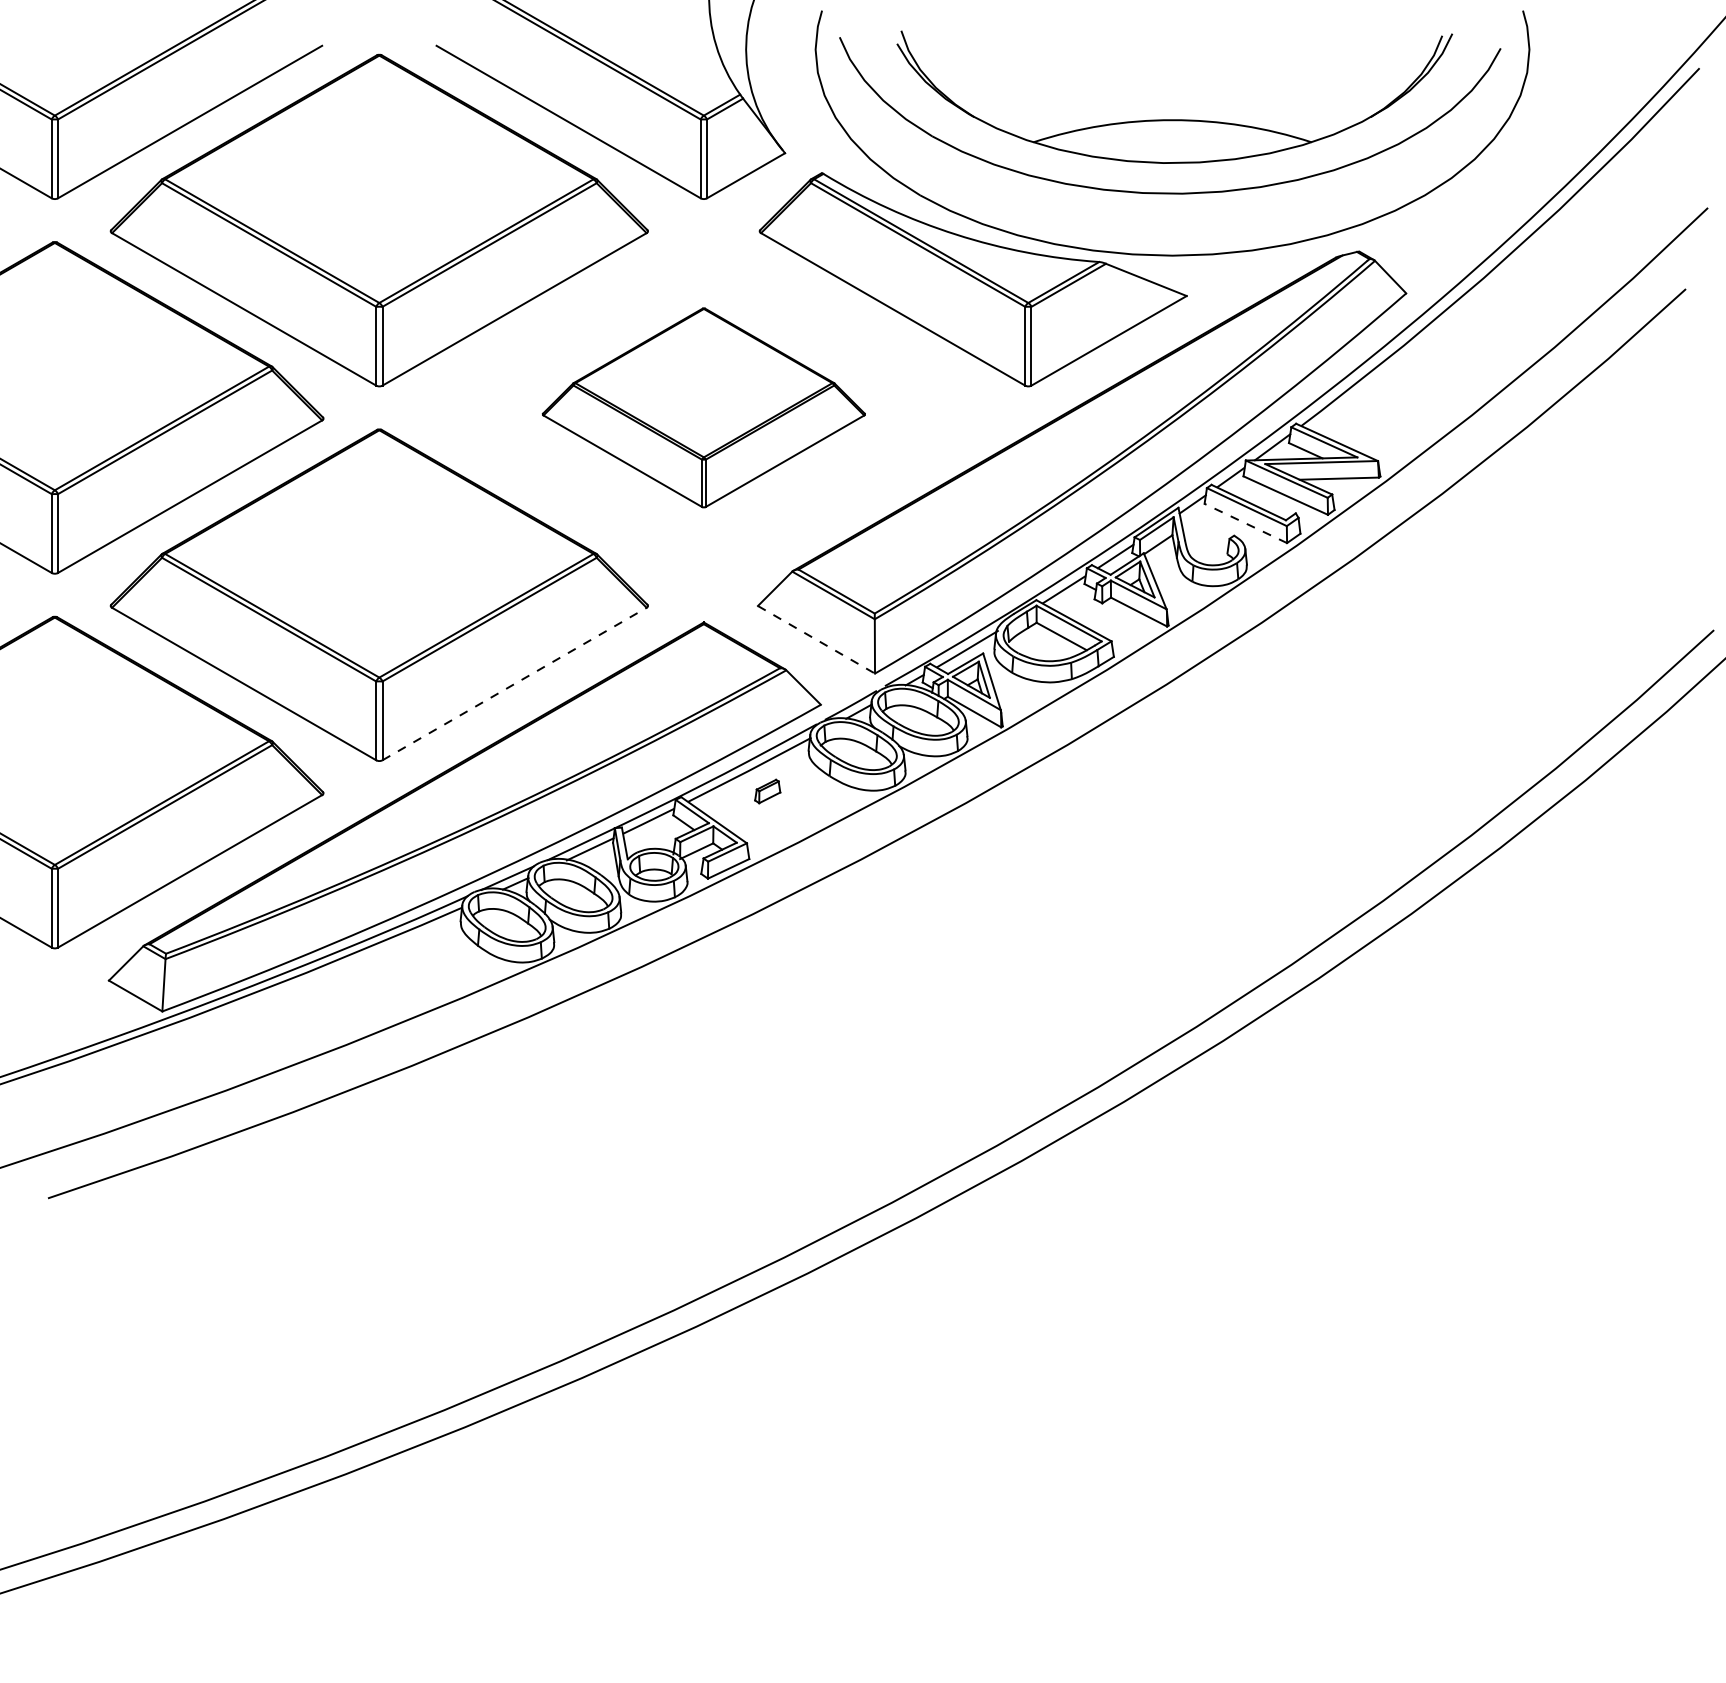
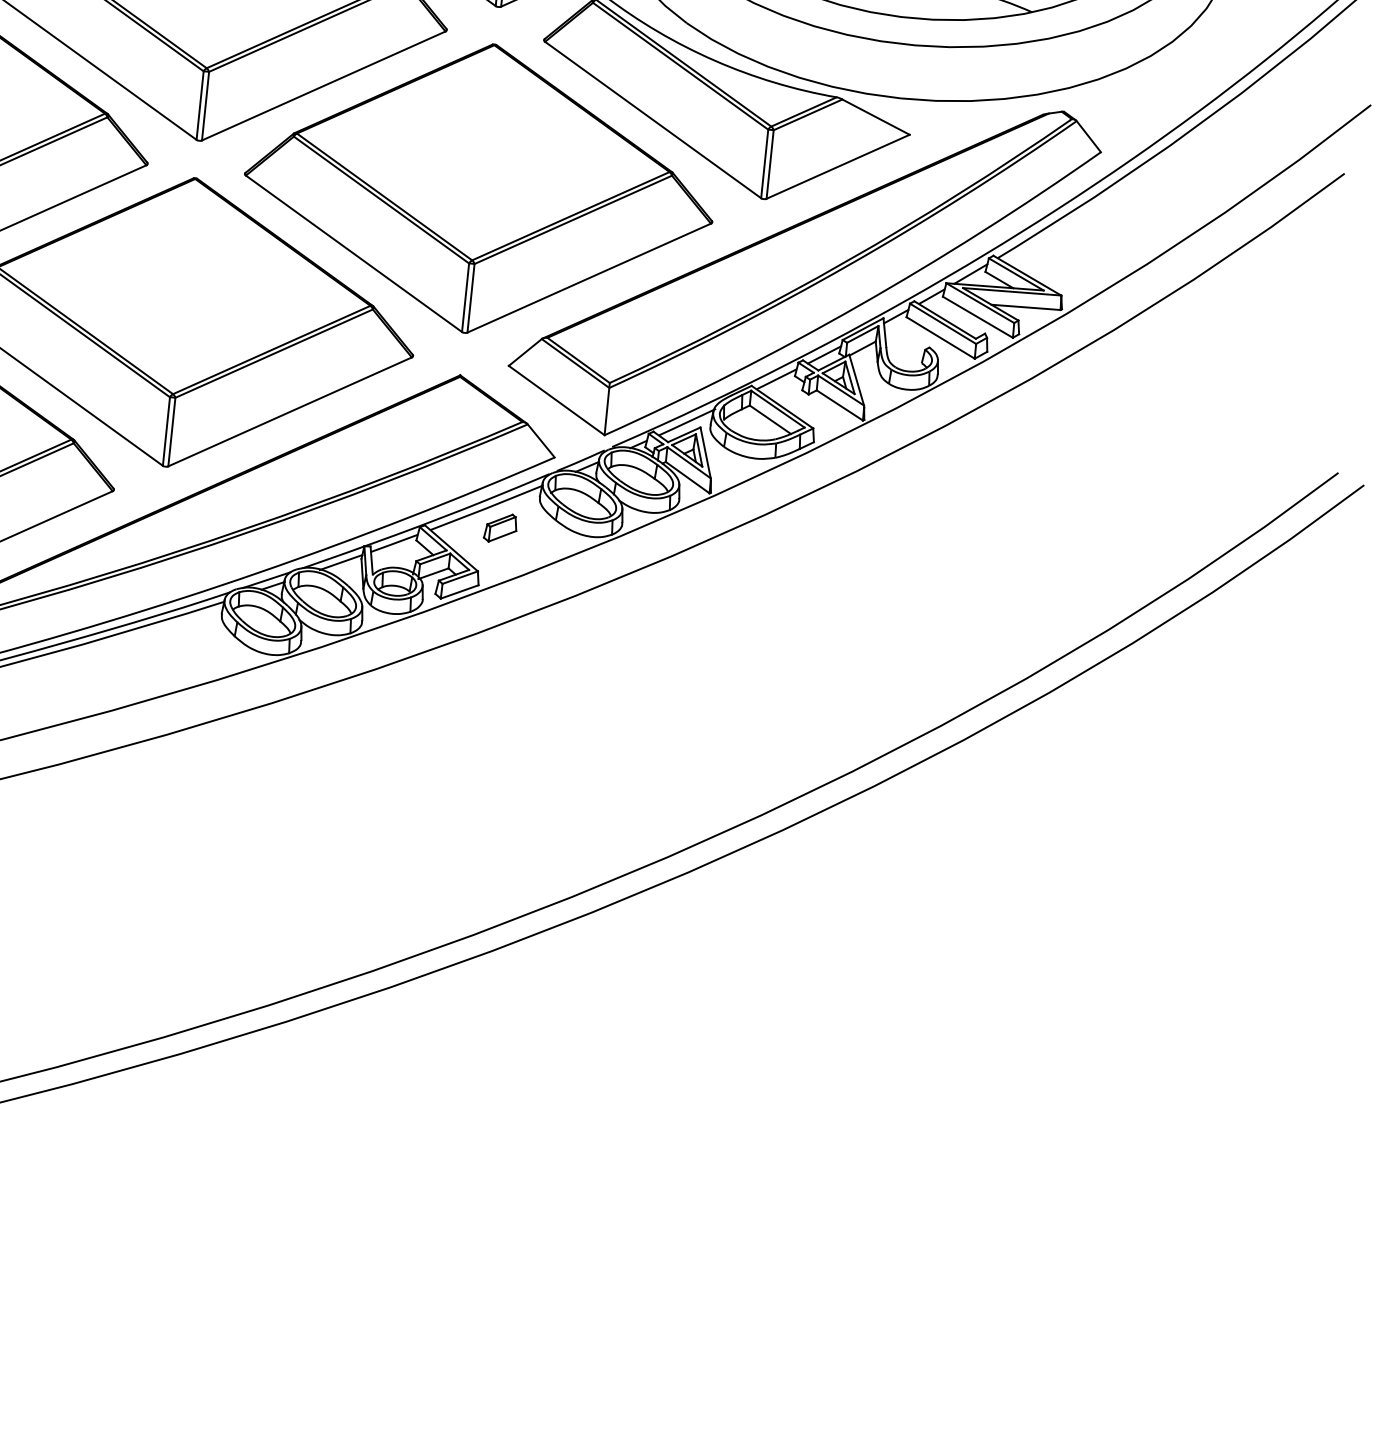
part: (703, 407) -> (479, 188), size x1.67
line: (1245, 523) -> (940, 337), dashed -> solid
line: (816, 639) -> (556, 400), dashed -> solid
line: (514, 684) -> (289, 412), dashed -> solid
part: (767, 791) -> (500, 528), size x1.43

